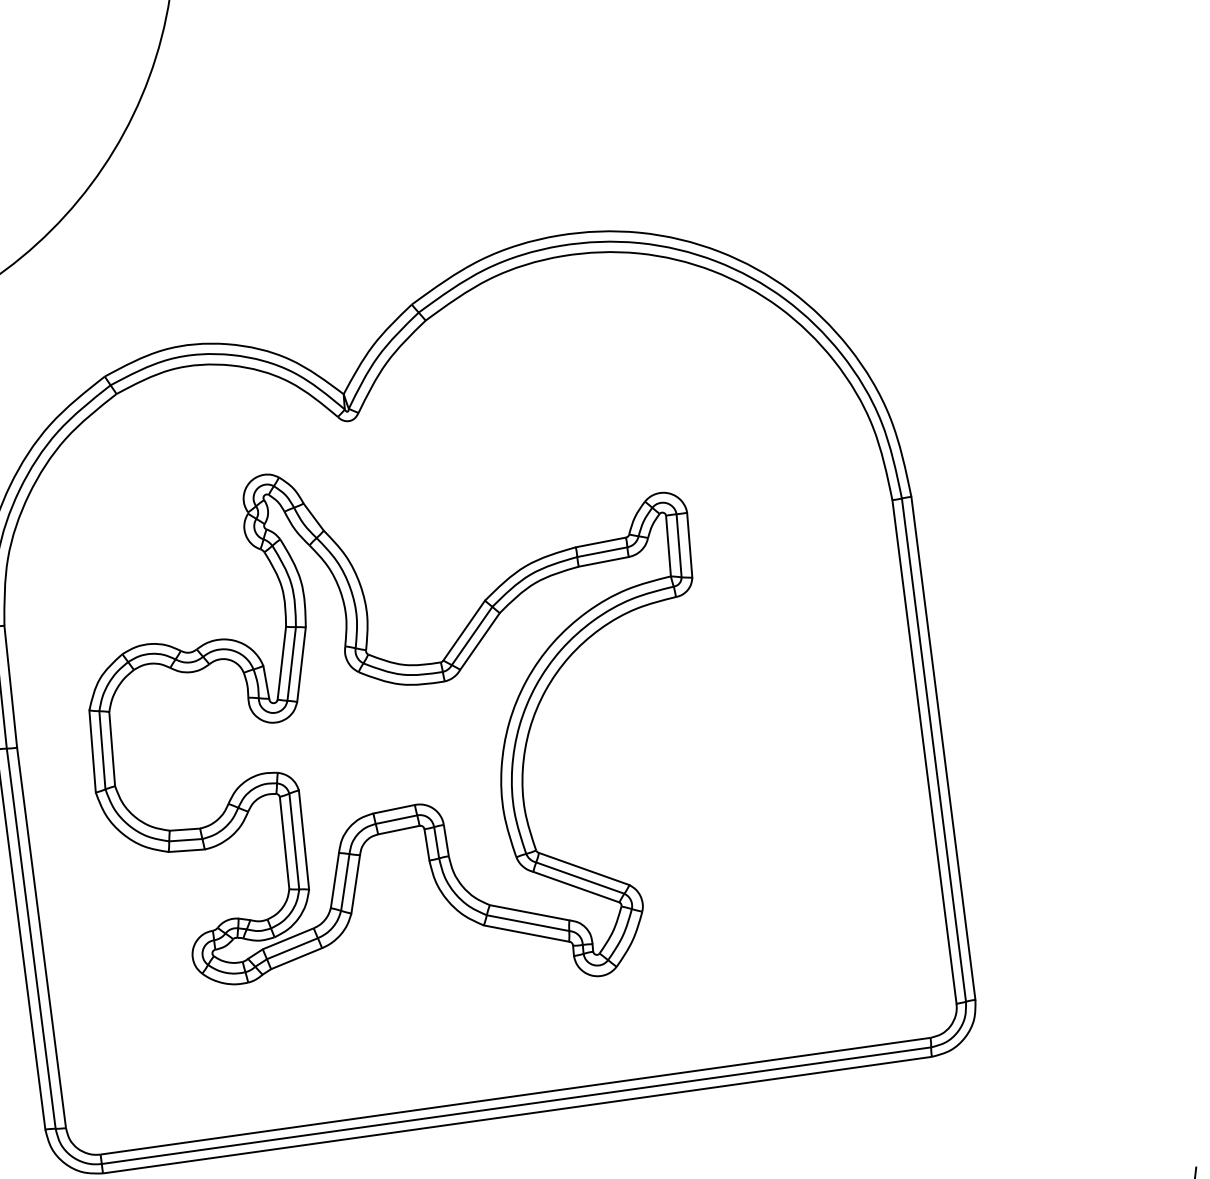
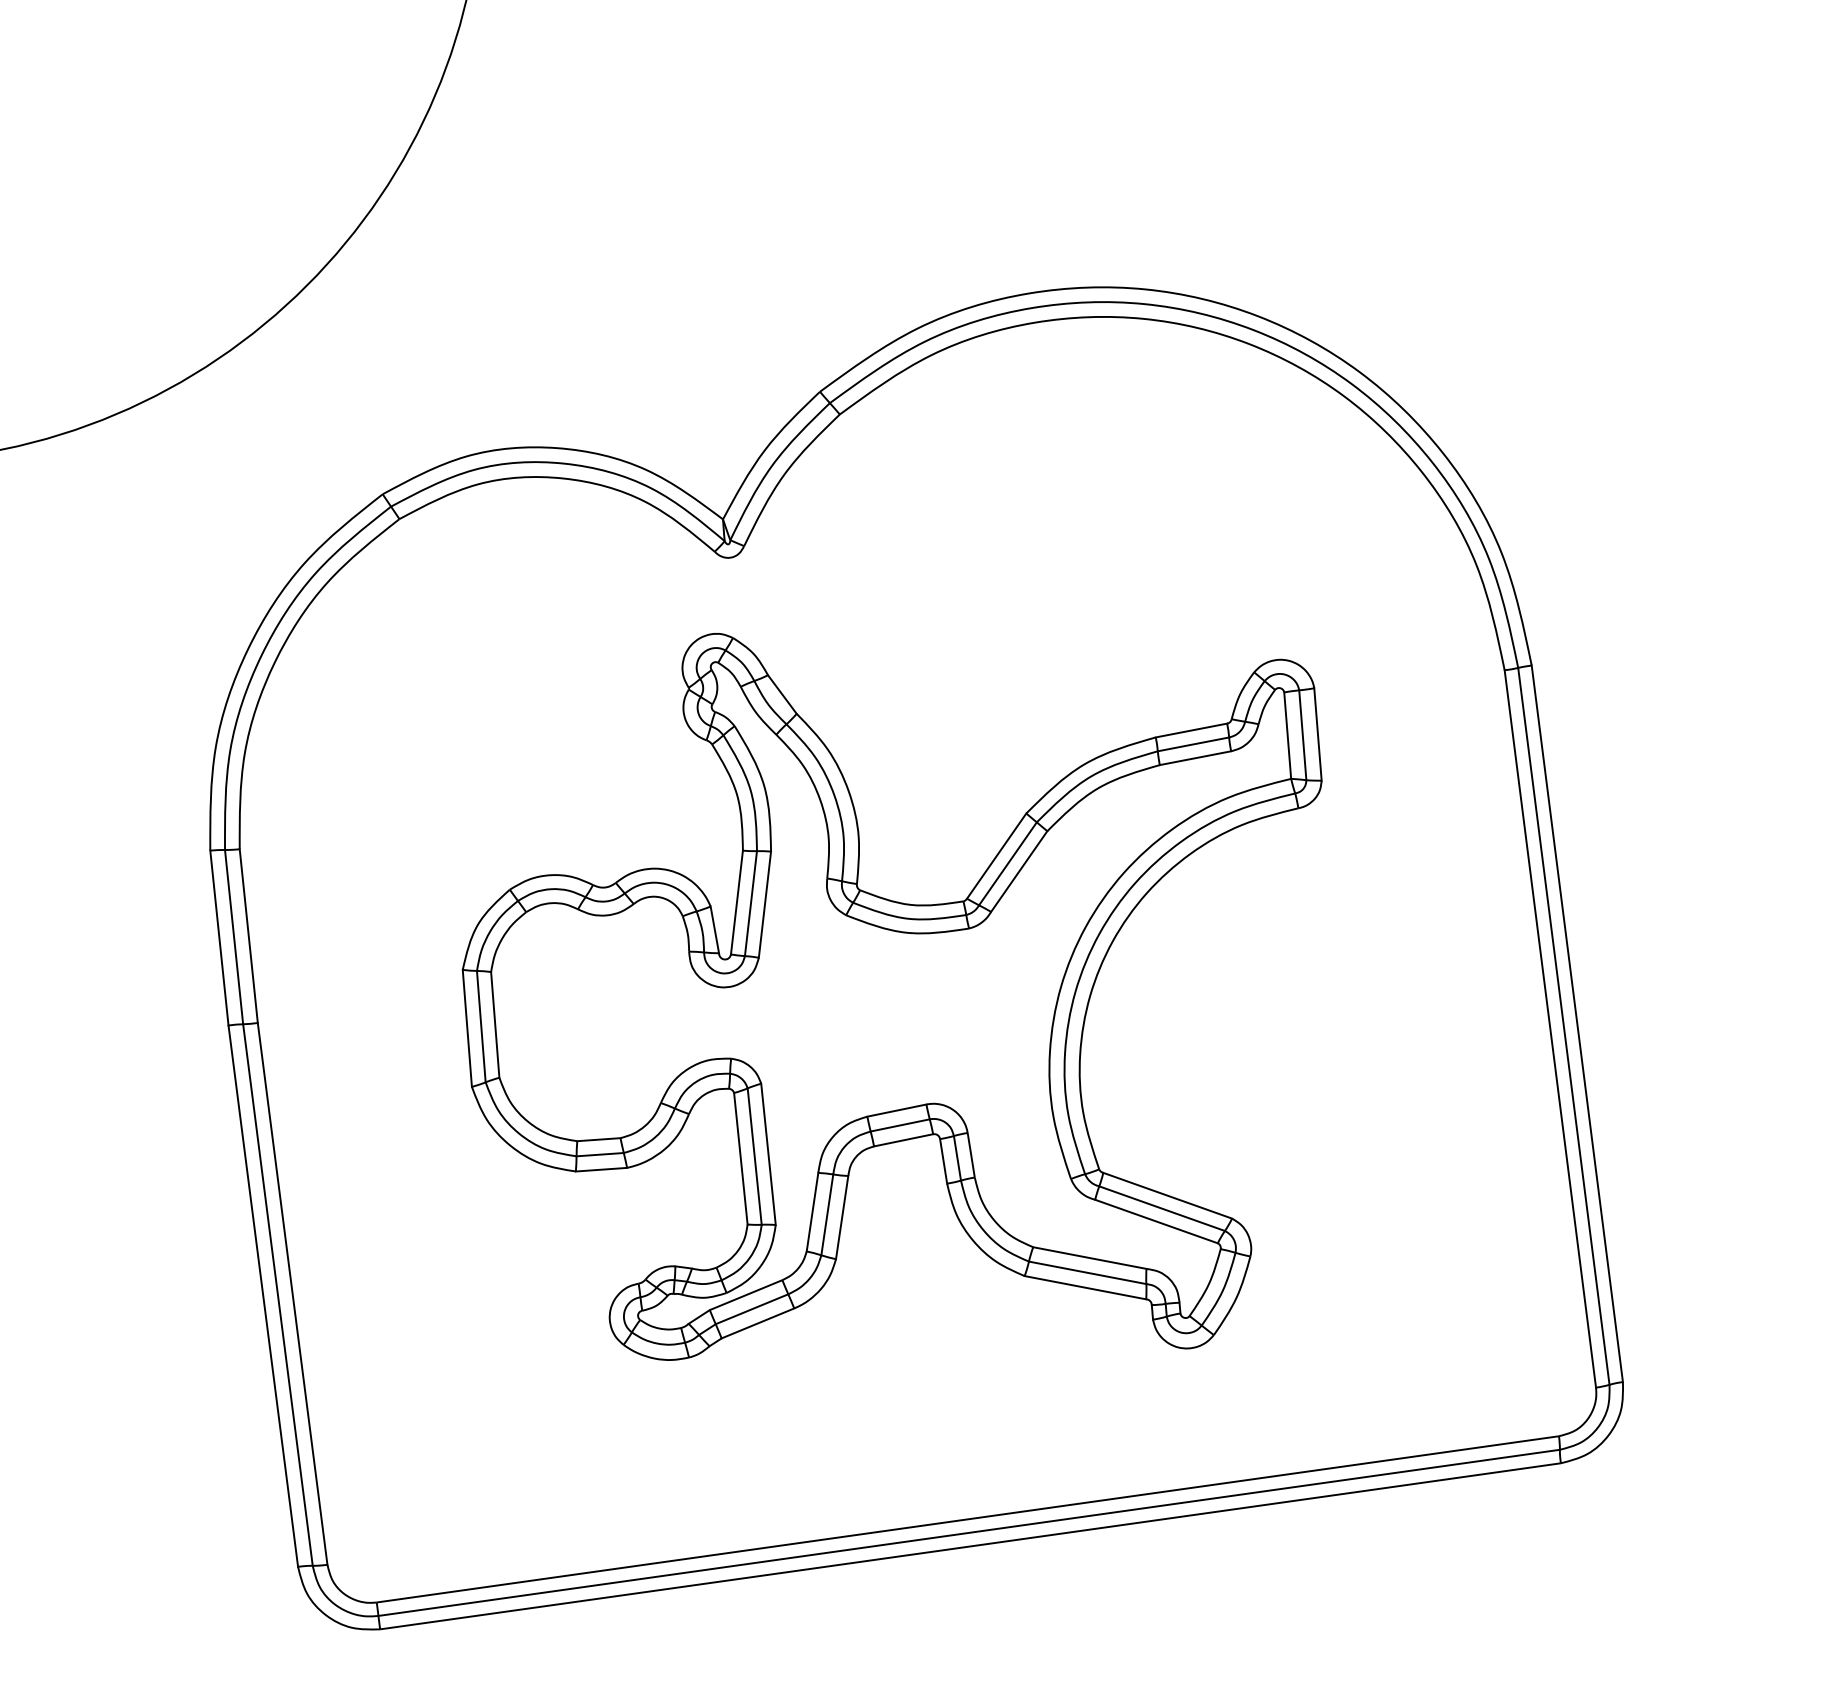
part: (390, 729) -> (891, 996), moved

